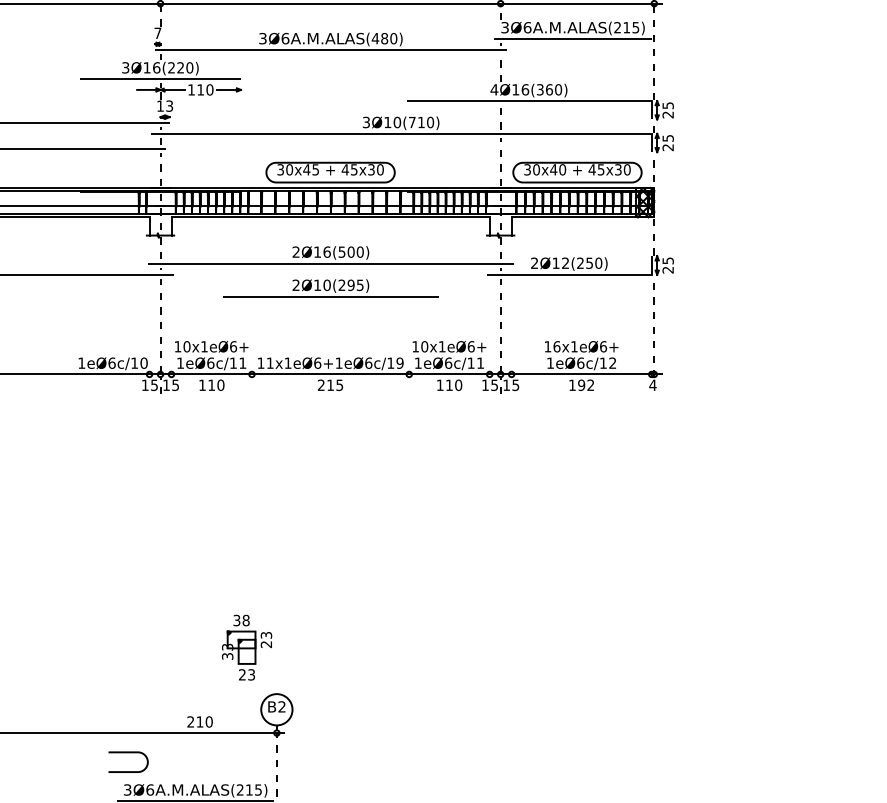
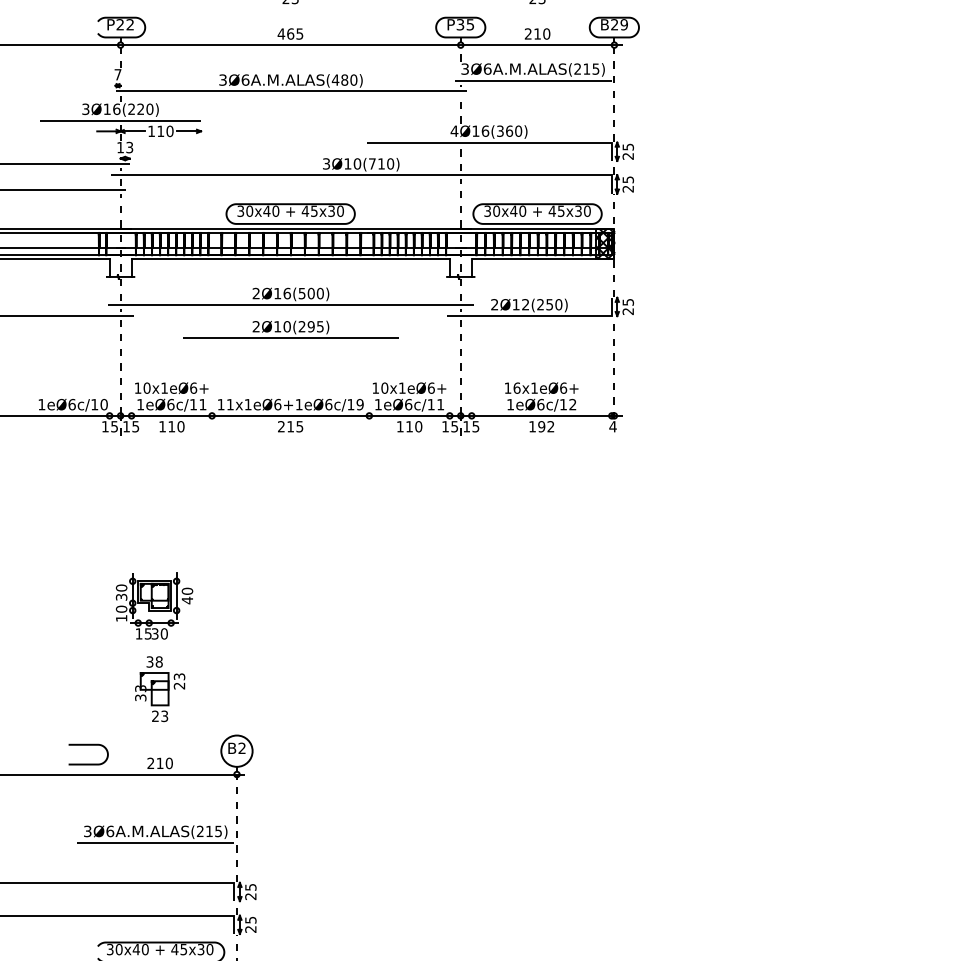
text: (315, 169) -> (275, 210), 30x45 -> 30x40
part: (194, 564) -> (154, 605), added
part: (247, 648) -> (160, 689), moved
curve: (128, 753) -> (88, 745), moved

